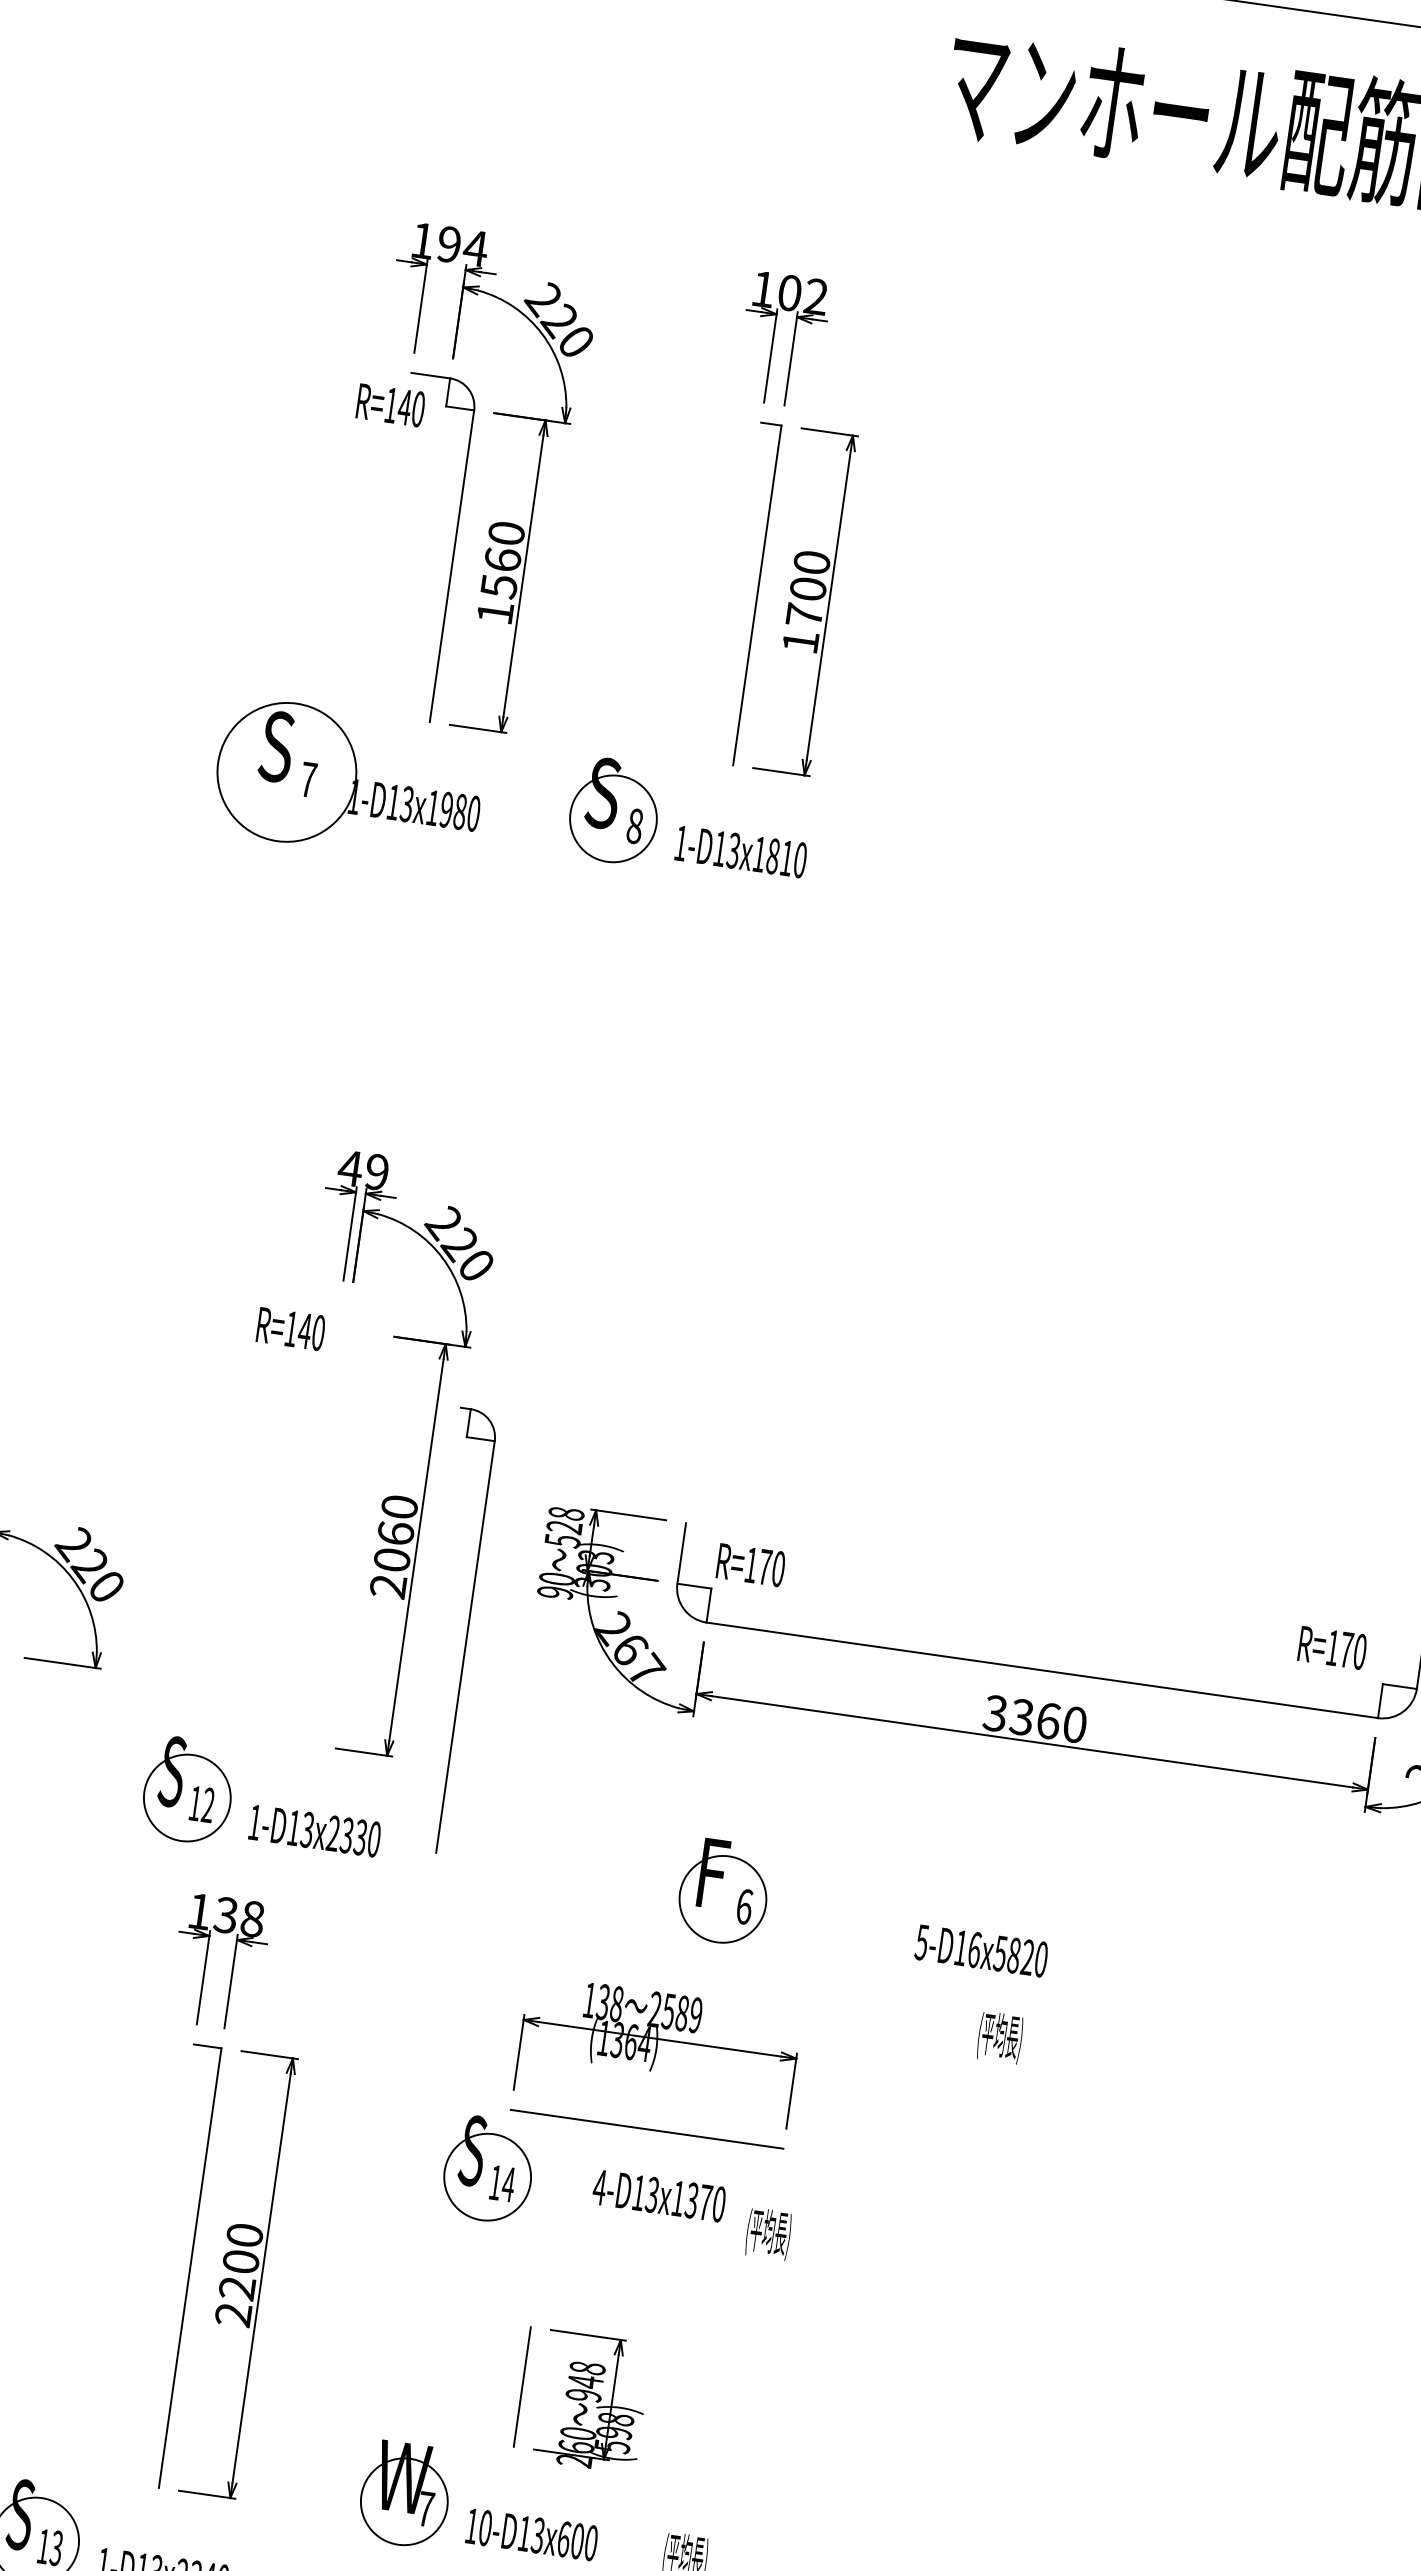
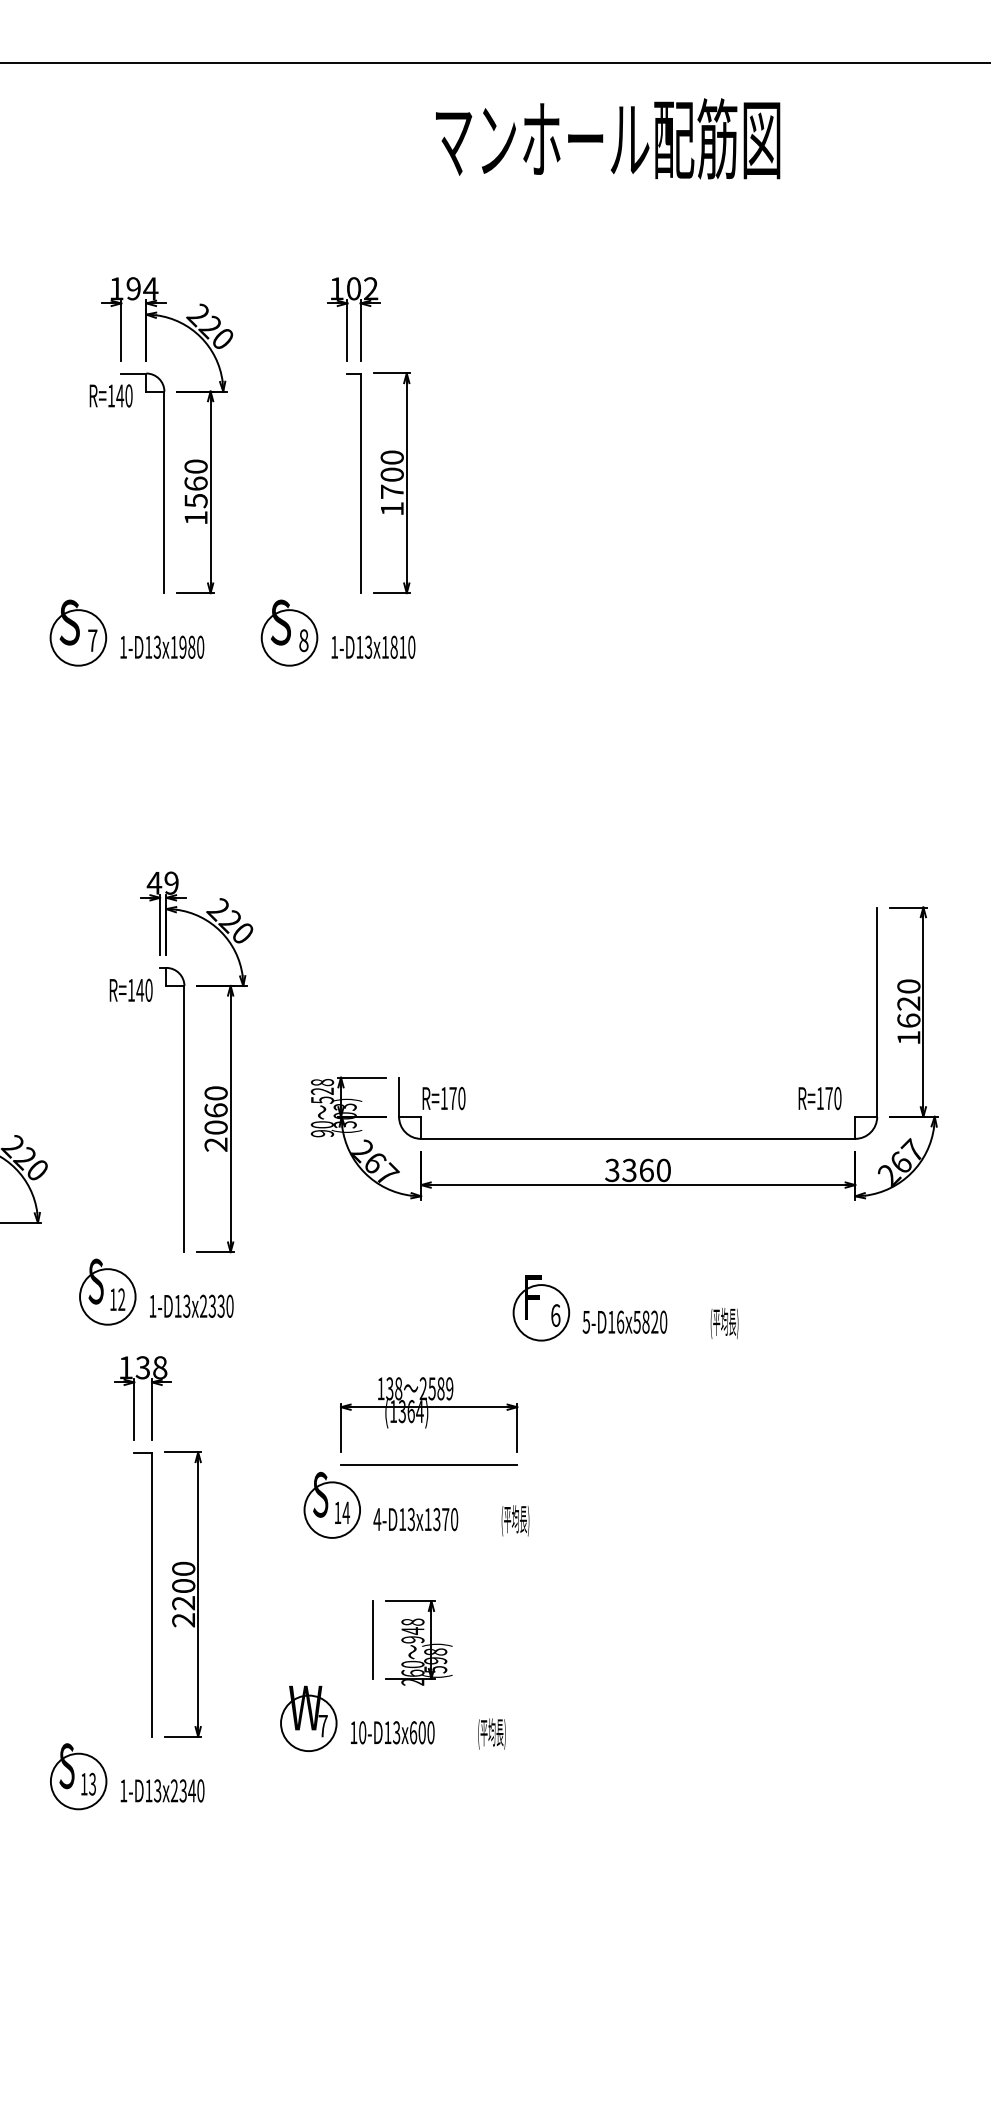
circle: (287, 771) -> (78, 637), size x0.62
part: (466, 1631) -> (183, 1109), moved
part: (724, 1892) -> (541, 1308), moved
text: (1000, 2037) -> (724, 1323), moved
text: (658, 2195) -> (415, 1519), moved

